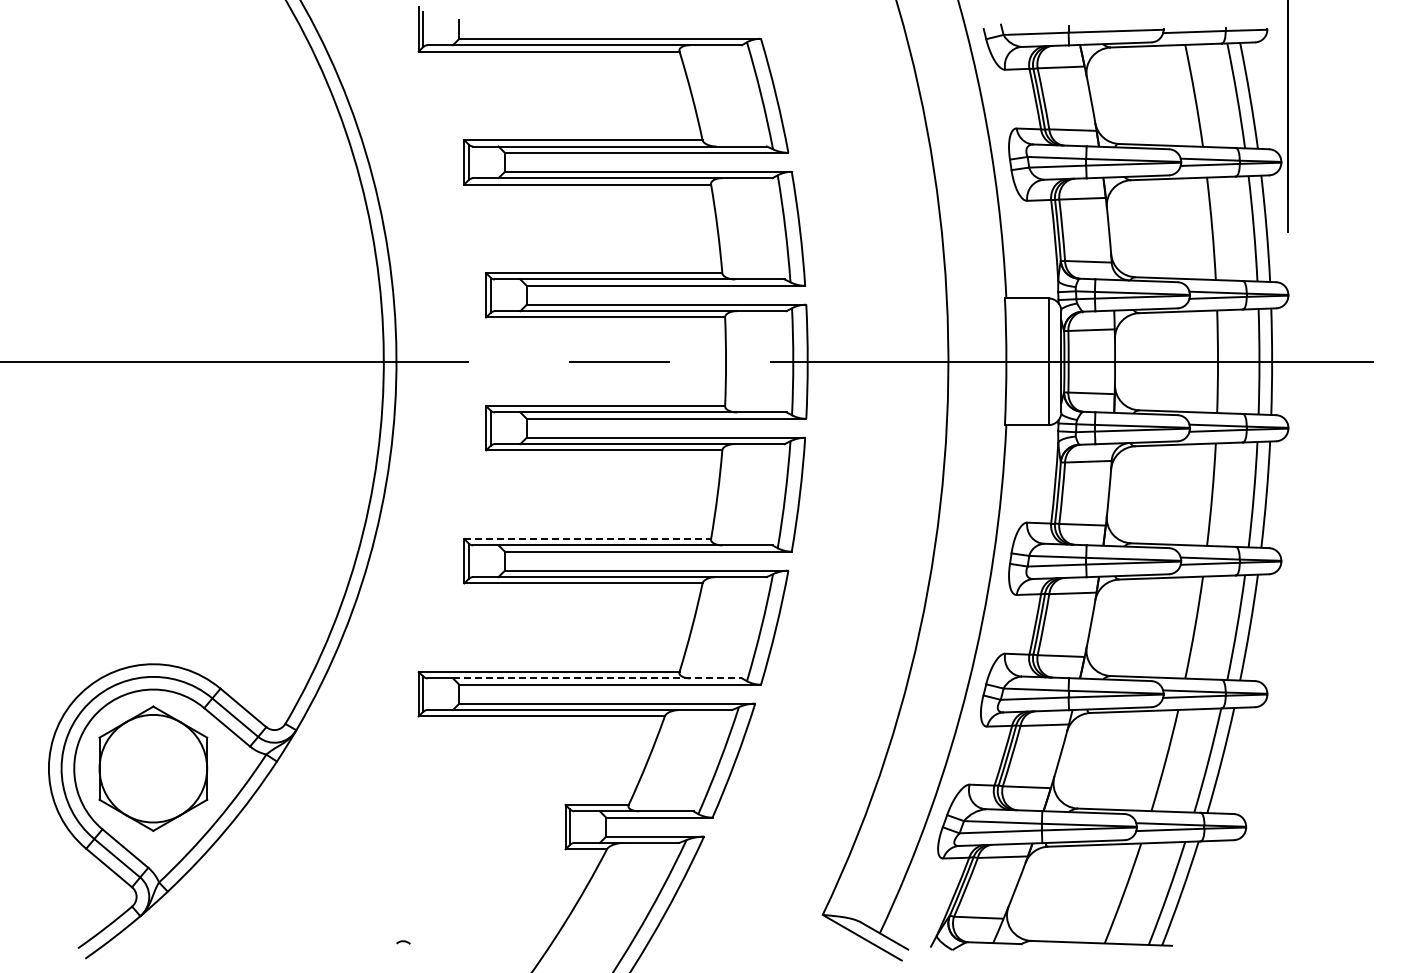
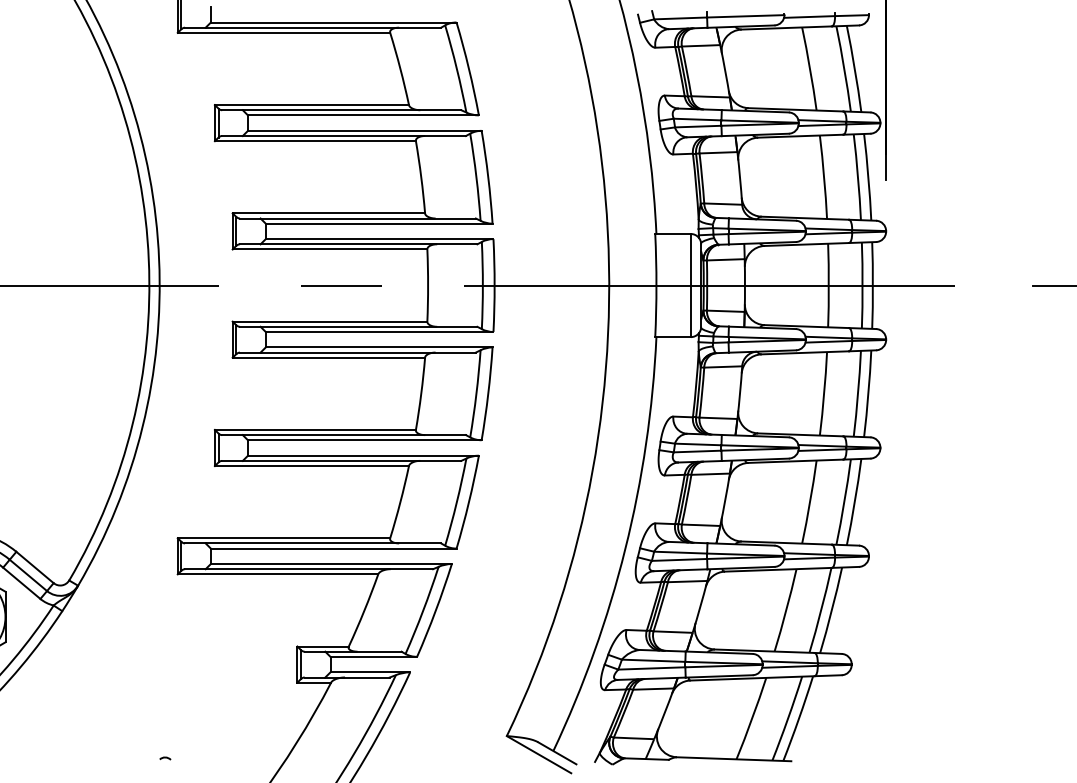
line: (588, 539) -> (316, 430), dashed -> solid
line: (597, 678) -> (323, 543), dashed -> solid

